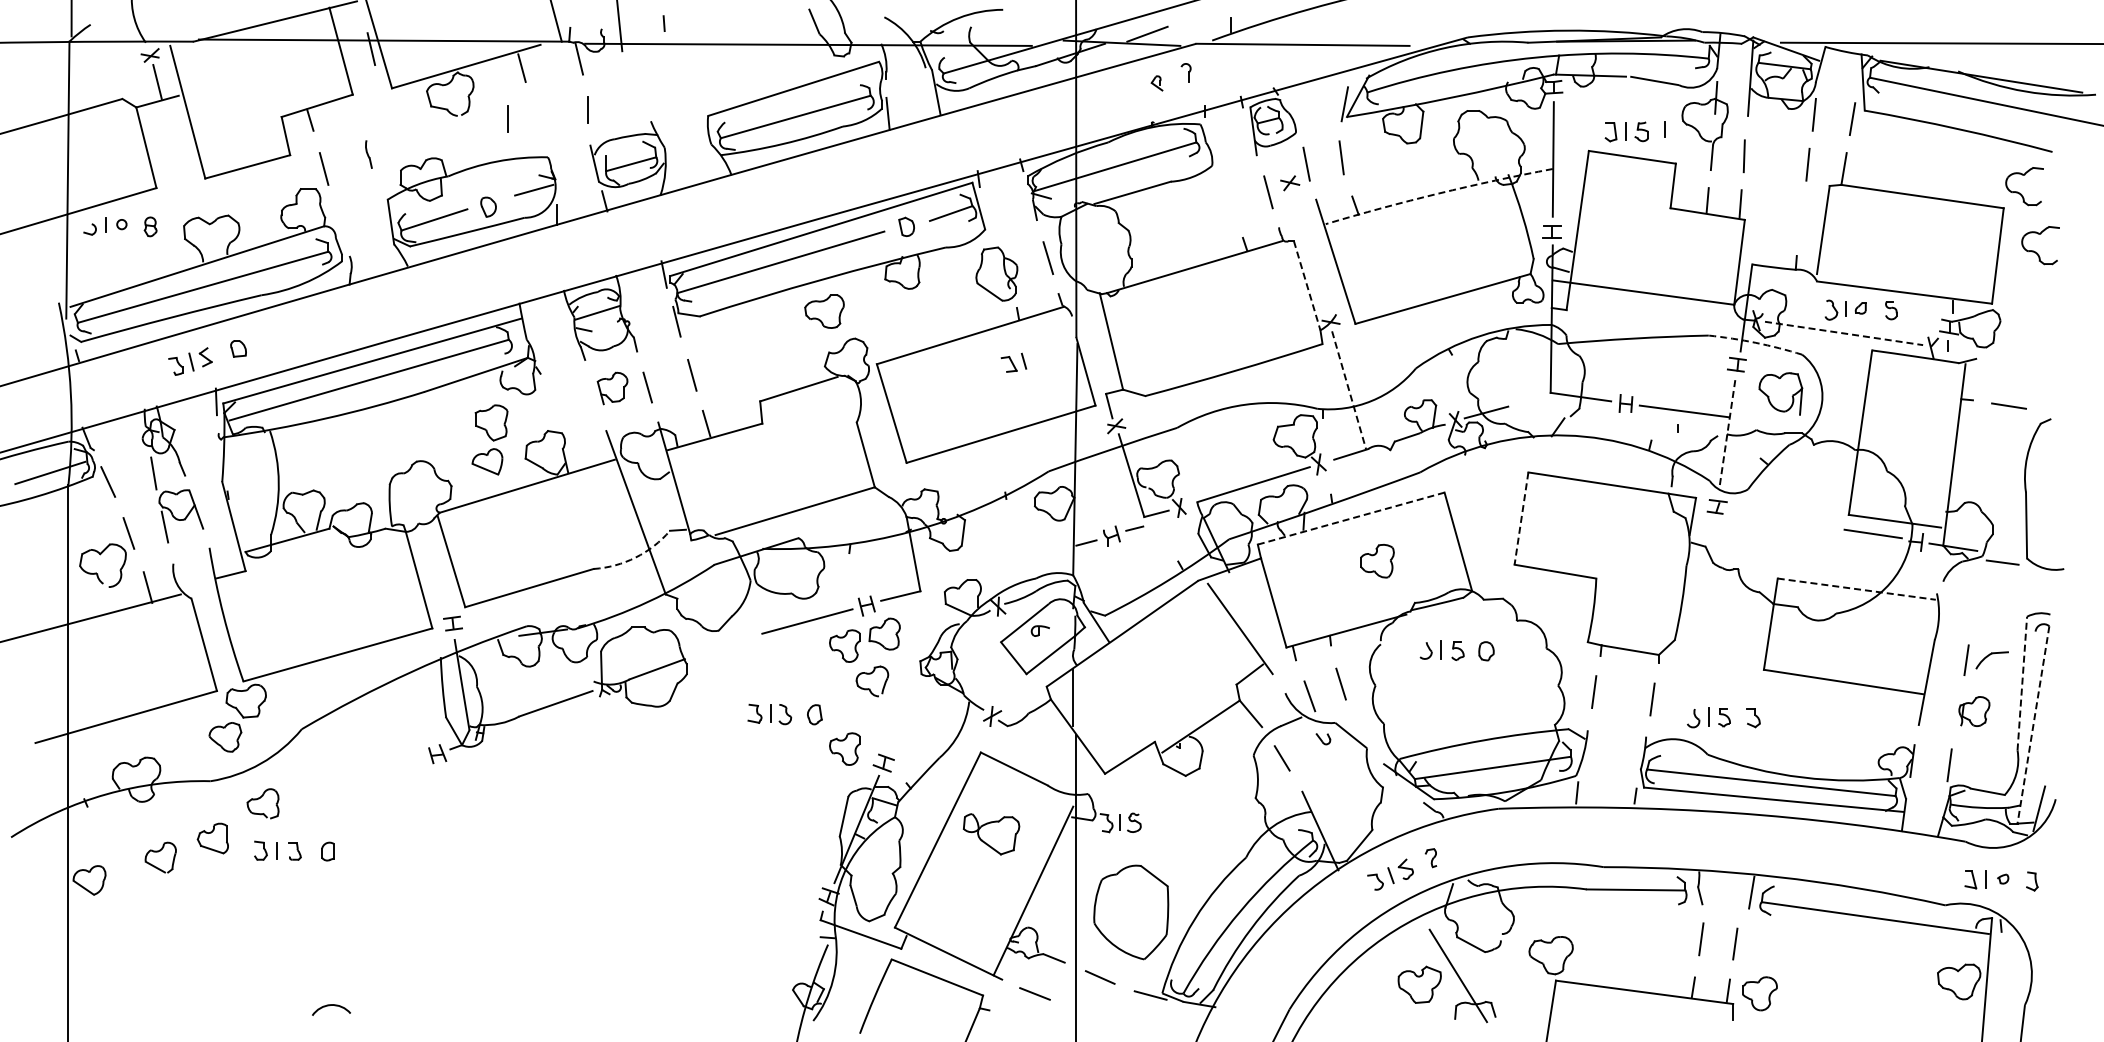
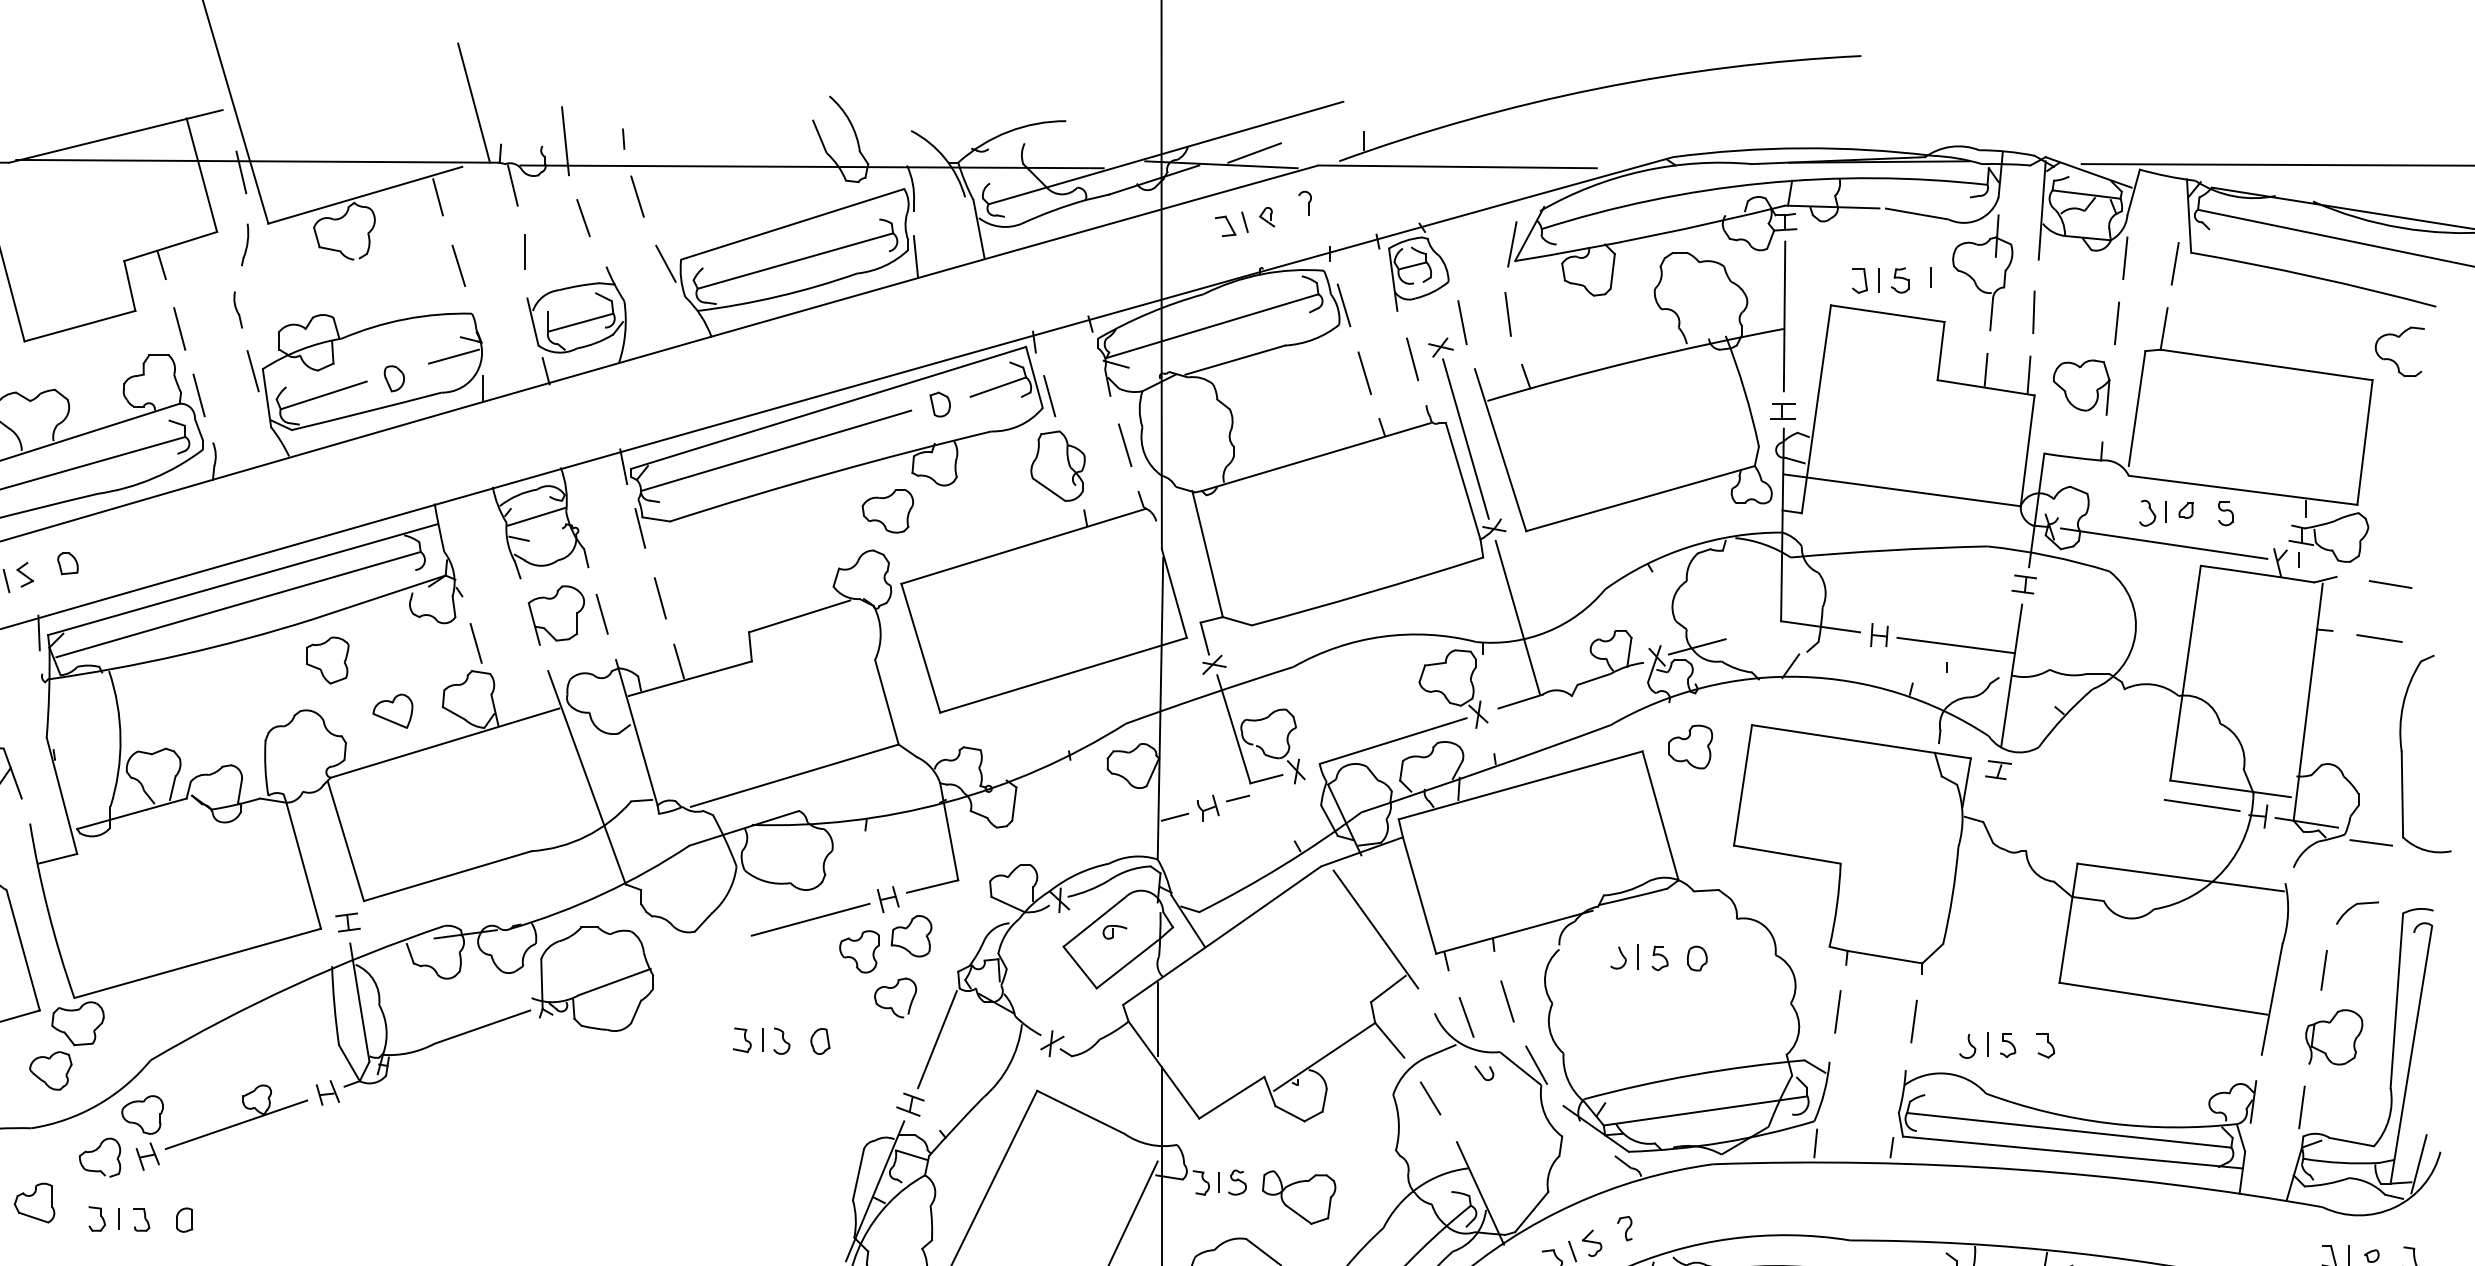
line: (674, 67) -> (637, 196), added
line: (633, 83) -> (583, 217), added
part: (373, 104) -> (244, 244), added
line: (507, 118) -> (419, 263), removed
line: (696, 118) -> (665, 263), added
line: (537, 120) -> (458, 265), added
line: (1215, 150) -> (1343, 304), added
arc: (1438, 193) -> (1634, 360), dashed -> solid
line: (380, 200) -> (253, 370), added
line: (1231, 202) -> (1364, 372), added
line: (338, 219) -> (198, 394), added
line: (990, 220) -> (1049, 396), added
part: (2037, 252) -> (2416, 437), removed
line: (1308, 253) -> (1464, 439), added
line: (1307, 286) -> (1463, 482), dashed -> solid
part: (824, 311) -> (887, 511), moved
line: (1844, 333) -> (2164, 543), dashed -> solid
arc: (1755, 342) -> (2048, 555), dashed -> solid
part: (1013, 362) -> (1231, 223), moved
line: (2017, 364) -> (2390, 584), added
part: (612, 388) -> (556, 615), size x1.43
line: (1349, 390) -> (1518, 618), dashed -> solid
part: (1780, 393) -> (2081, 387), moved
line: (550, 409) -> (475, 642), added
part: (491, 422) -> (327, 659), moved
line: (1727, 434) -> (2011, 675), dashed -> solid
line: (1351, 518) -> (1521, 785), dashed -> solid
line: (1521, 518) -> (1743, 785), dashed -> solid
arc: (635, 557) -> (586, 836), dashed -> solid
part: (1377, 561) -> (1690, 747), moved
line: (1856, 589) -> (2180, 877), dashed -> solid
part: (1991, 660) -> (2356, 913), moved
line: (2022, 683) -> (2397, 1000), dashed -> solid
part: (1974, 711) -> (2334, 1037), size x1.43
line: (904, 713) -> (937, 1039), added
line: (2033, 724) -> (2411, 1054), dashed -> solid
line: (1363, 732) -> (1536, 1064), added
part: (844, 748) -> (859, 1085), removed
part: (350, 780) -> (214, 1127), added
part: (991, 834) -> (1299, 1197), moved

